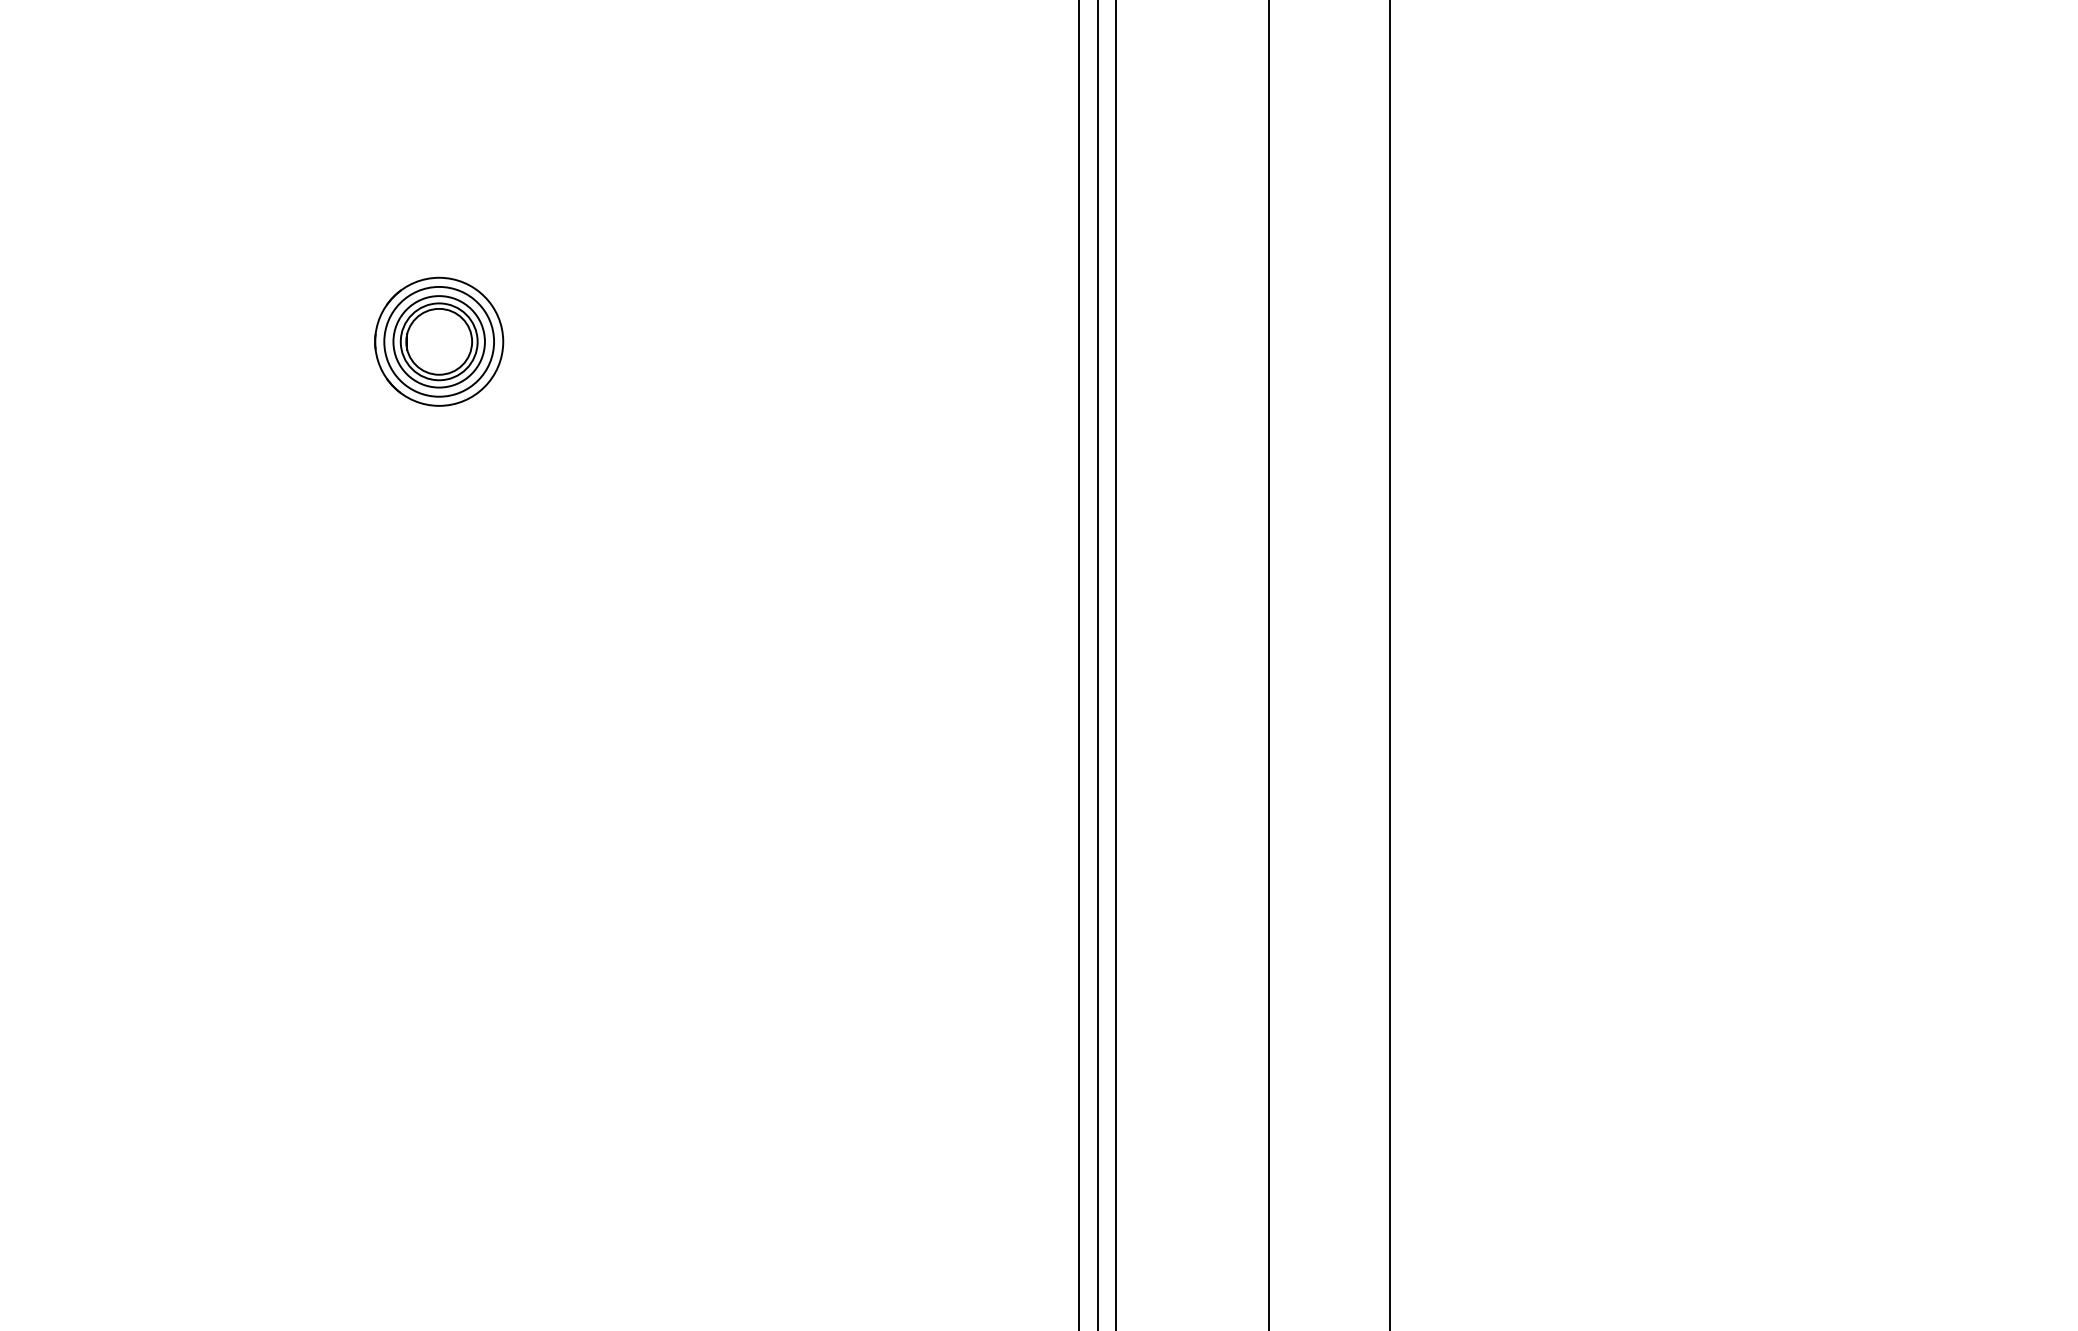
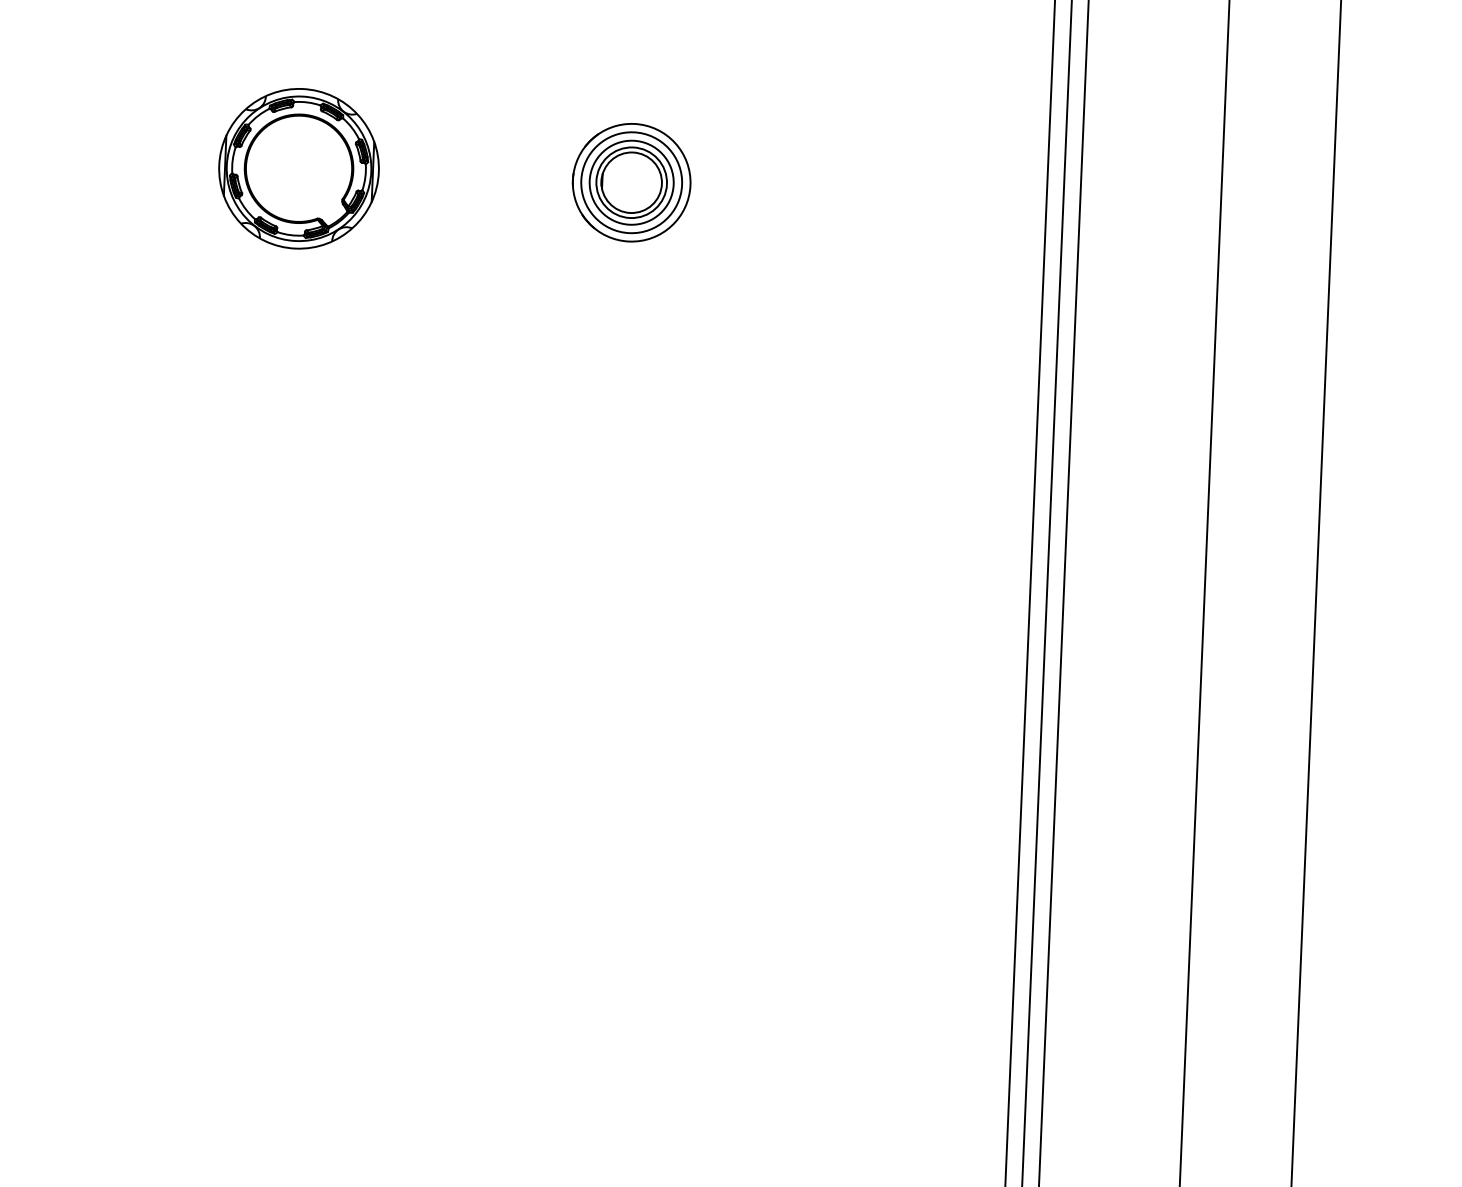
part: (264, 193) -> (298, 168), added
part: (439, 341) -> (631, 182), moved

